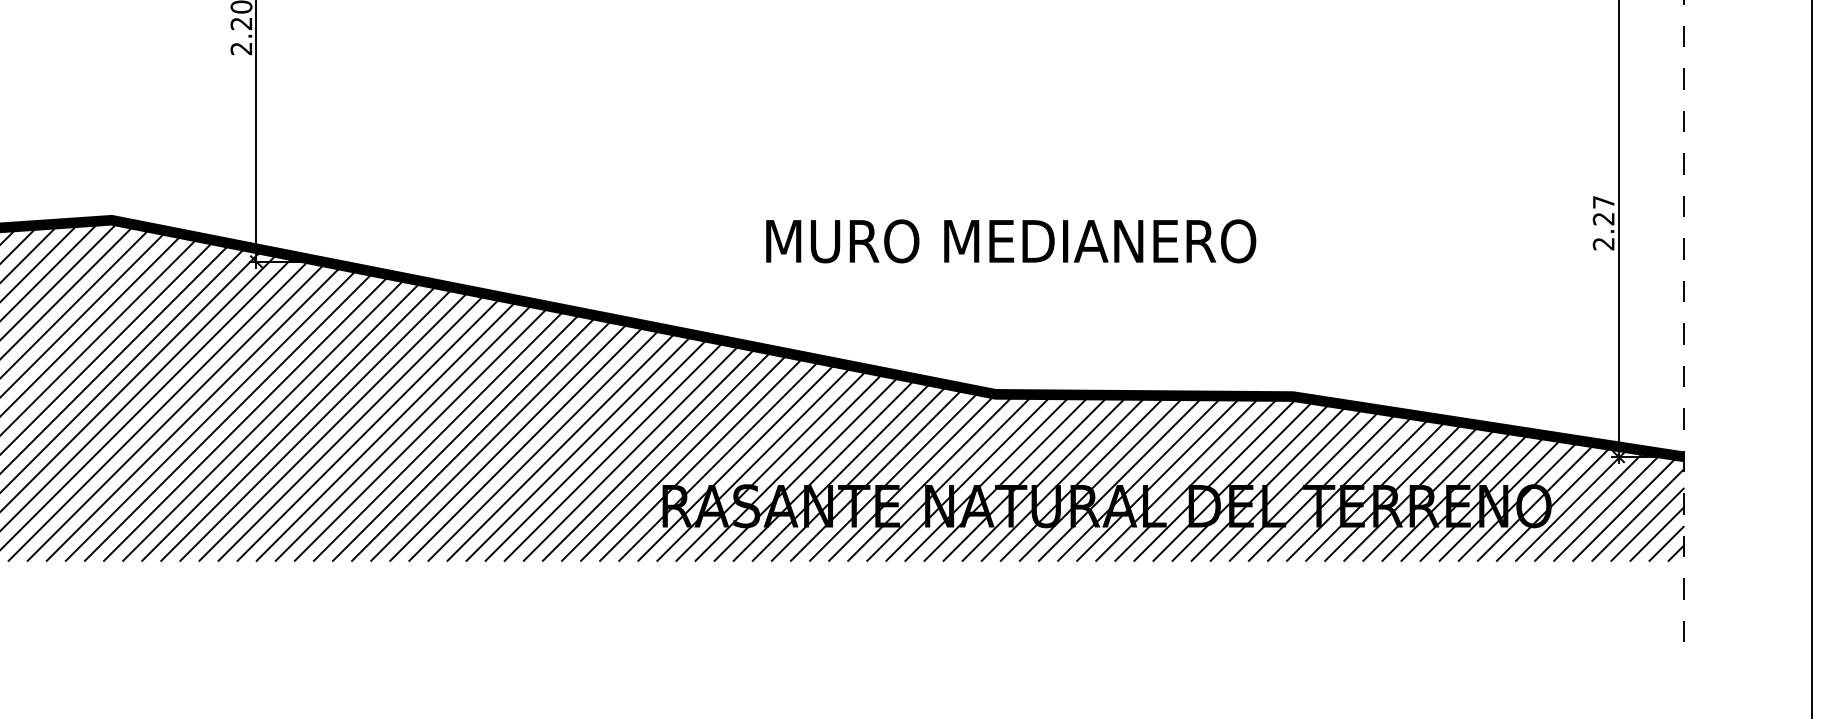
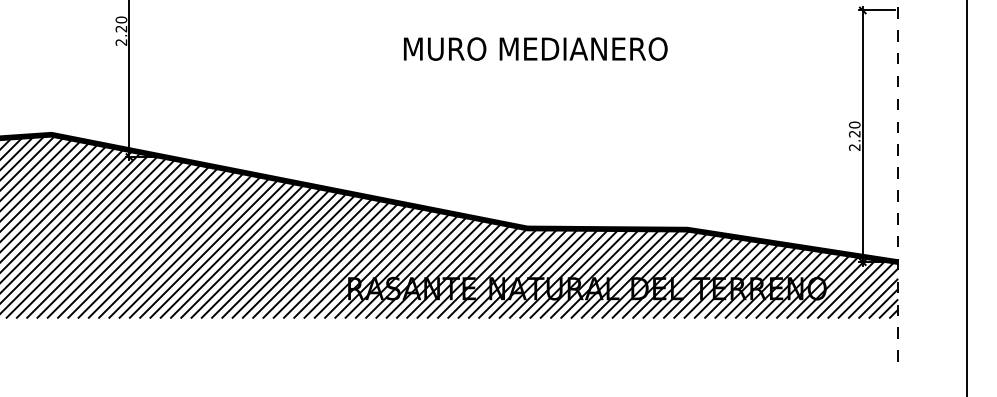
text: (1603, 201) -> (854, 124), 2.27 -> 2.20
text: (1010, 240) -> (535, 48), moved

